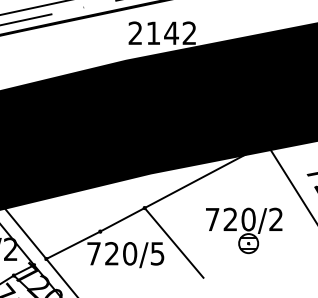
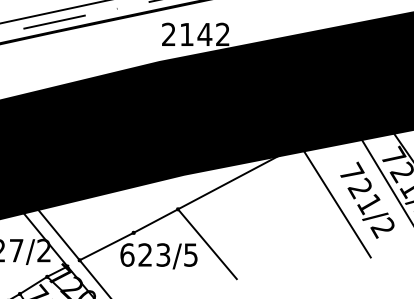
part: (244, 231) -> (277, 232), removed
text: (112, 253) -> (145, 254), 720/5 -> 623/5

